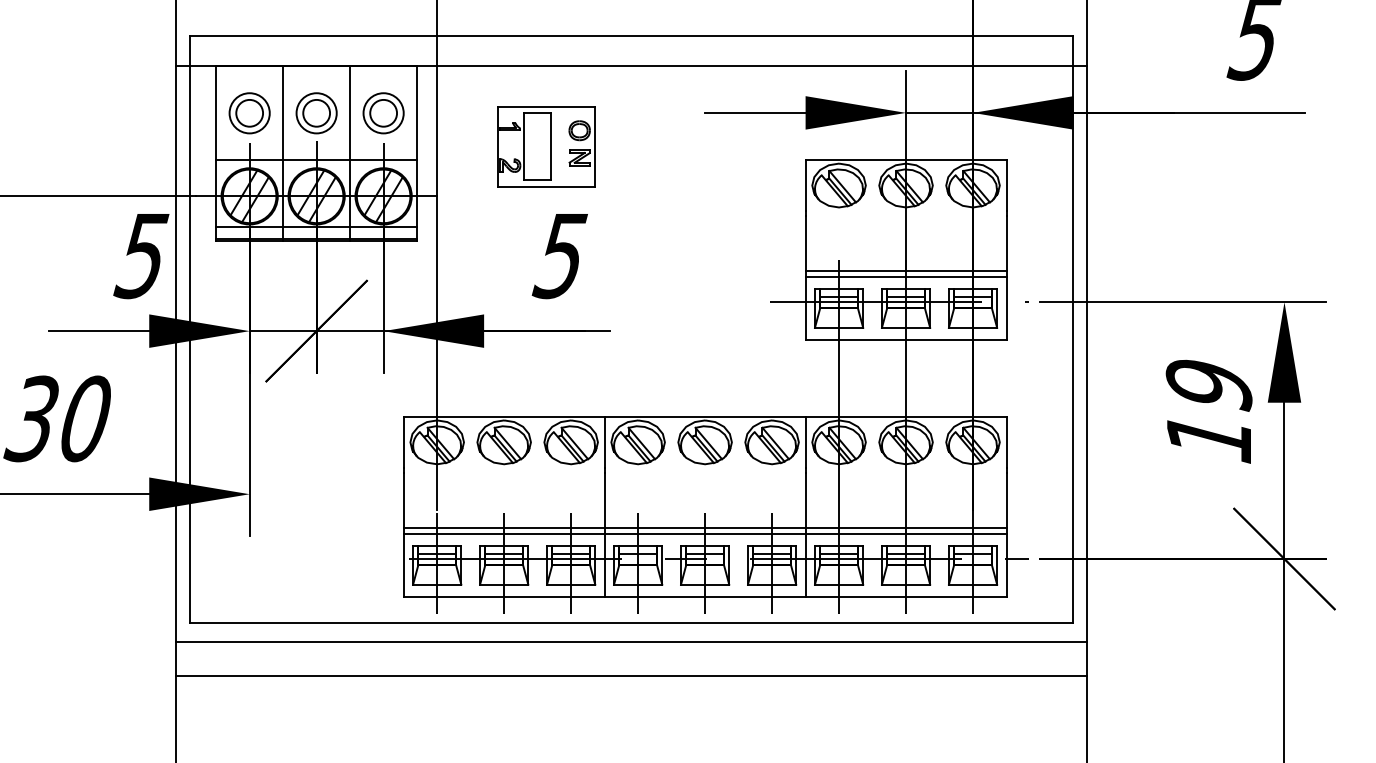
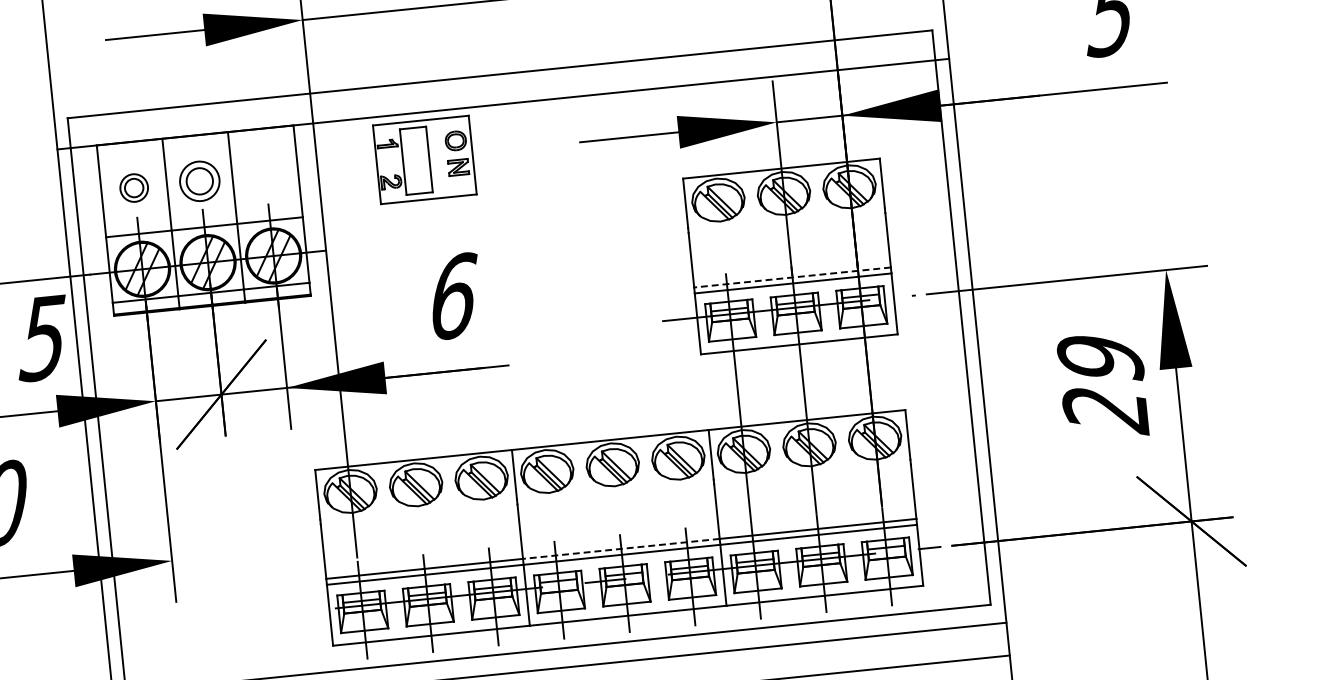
part: (249, 113) -> (134, 188), size x0.7
part: (383, 113) -> (265, 174), removed
part: (546, 146) -> (424, 159), moved
text: (560, 255) -> (452, 296), 5 -> 6
line: (905, 271) -> (792, 277), solid -> dashed
text: (1207, 440) -> (1104, 413), 19 -> 29
line: (704, 528) -> (620, 549), solid -> dashed

